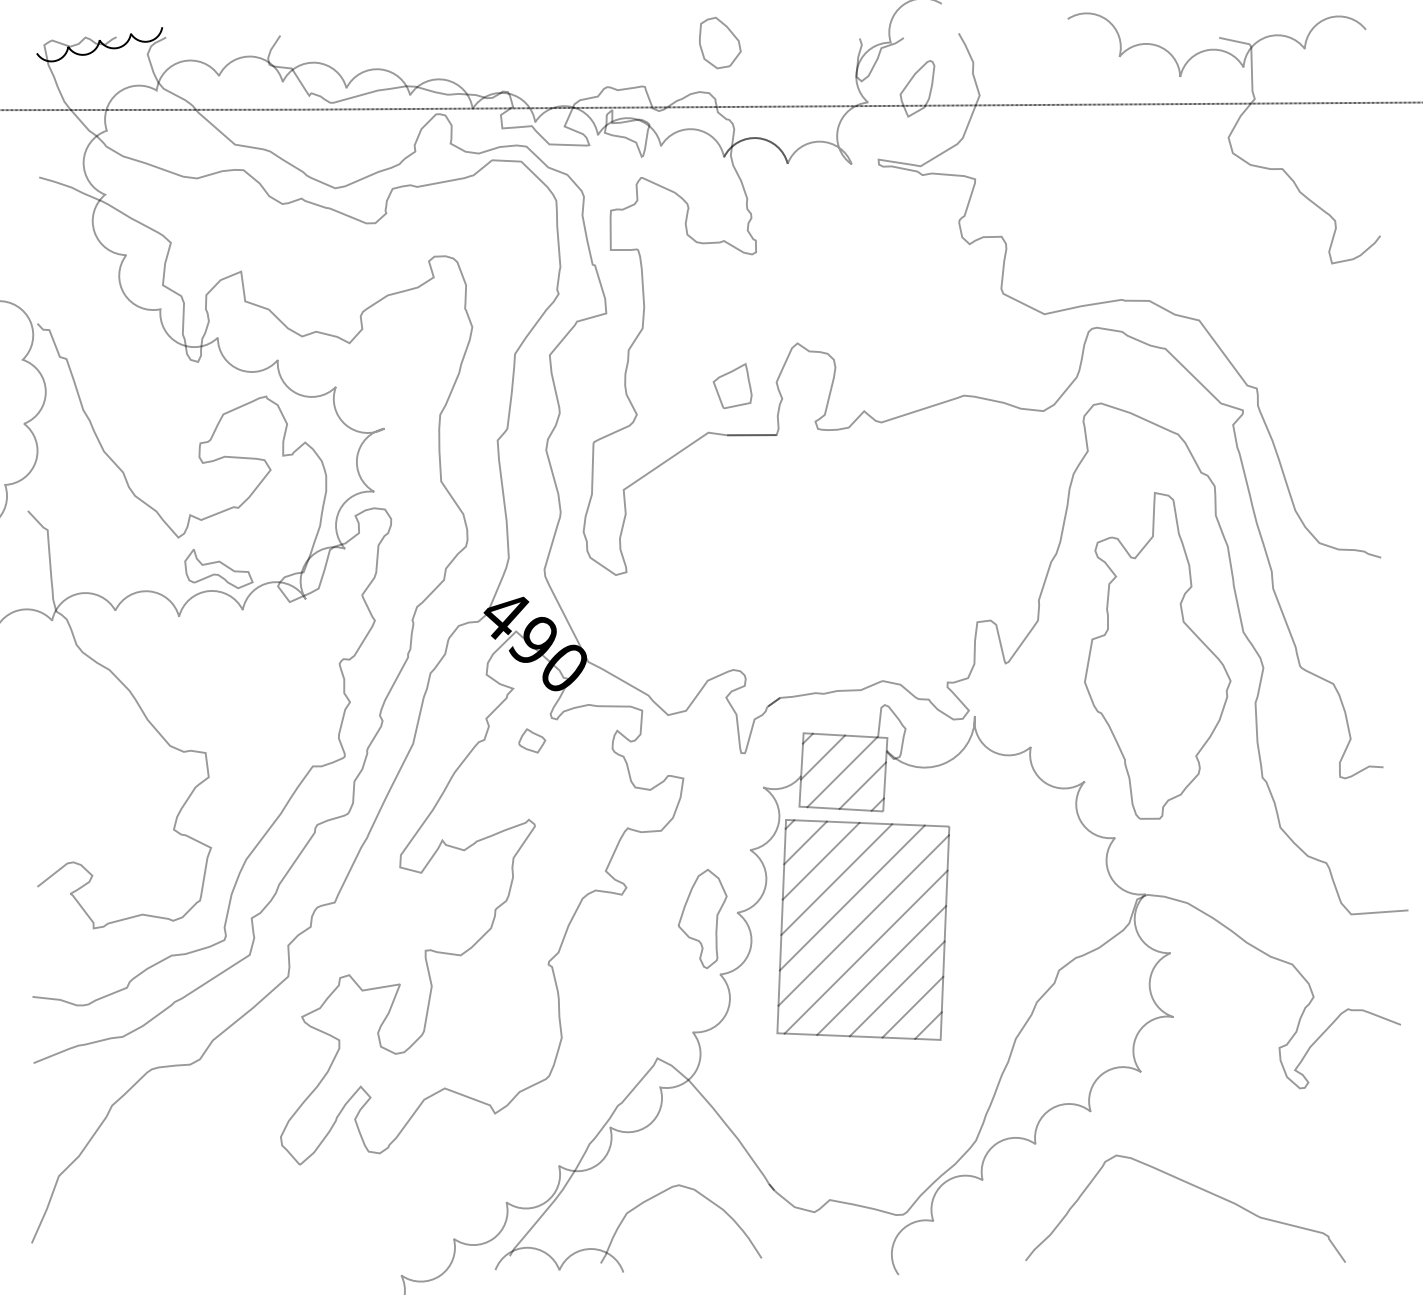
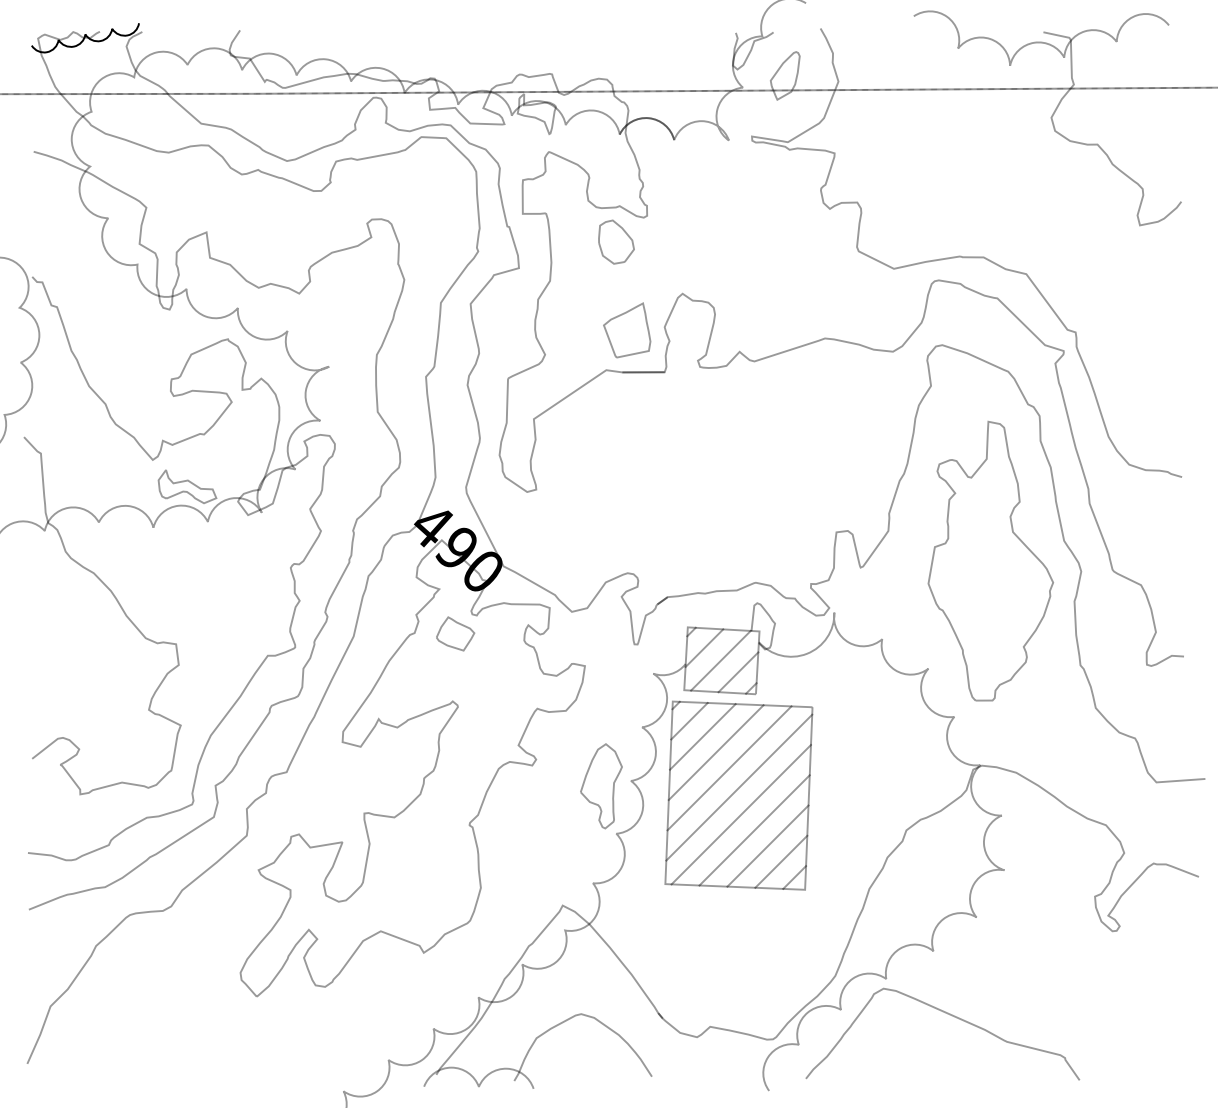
part: (720, 43) -> (616, 242), moved
part: (732, 385) -> (626, 329), size x1.43
part: (531, 740) -> (454, 633), size x1.67
curve: (1193, 1186) -> (949, 1015), moved

